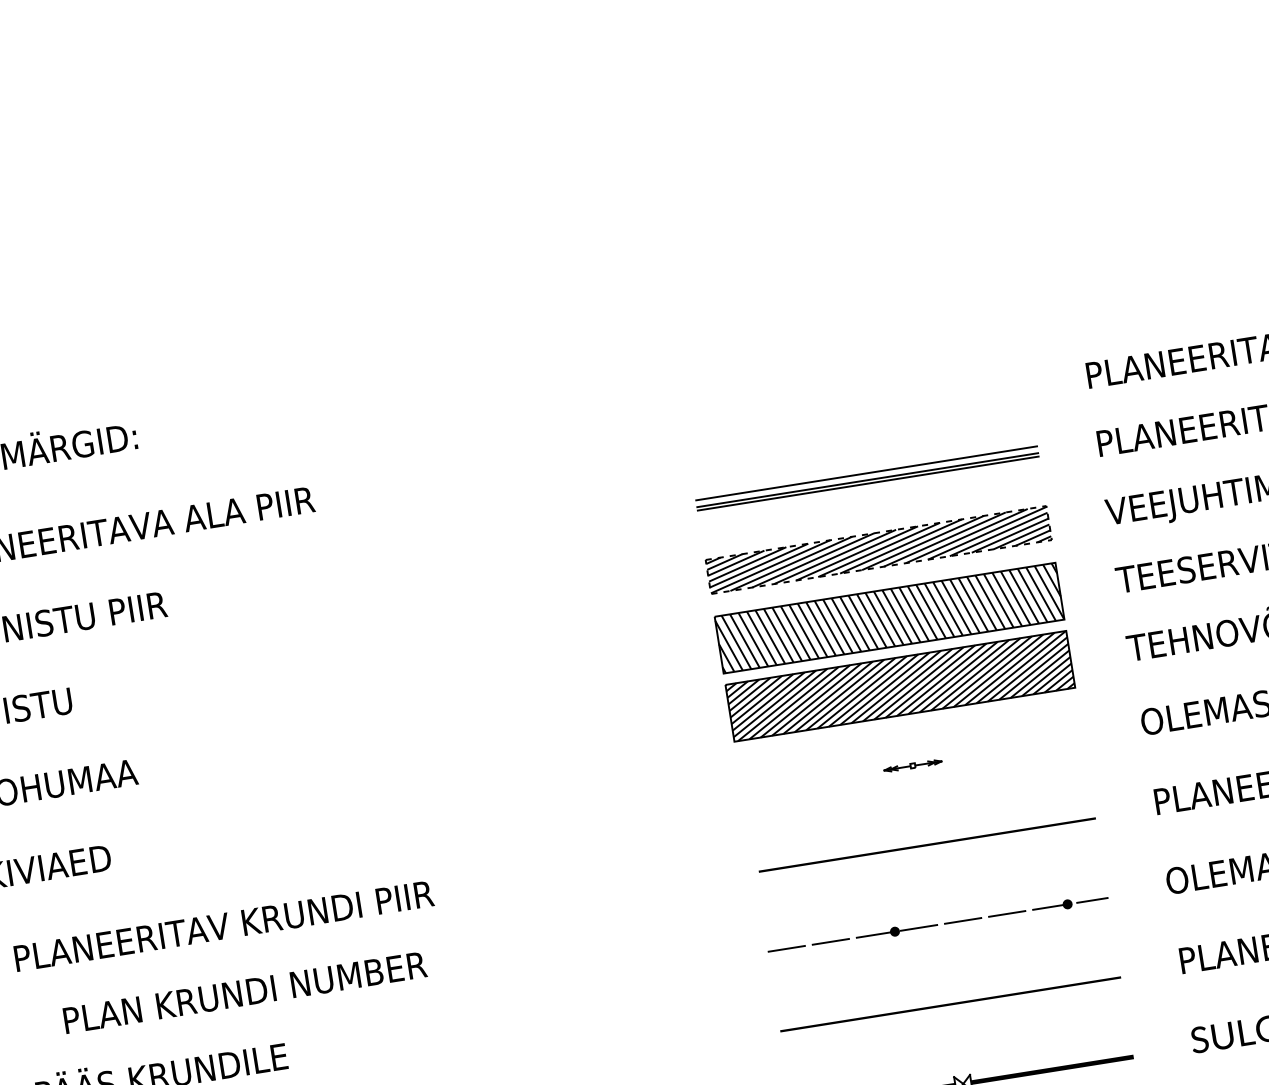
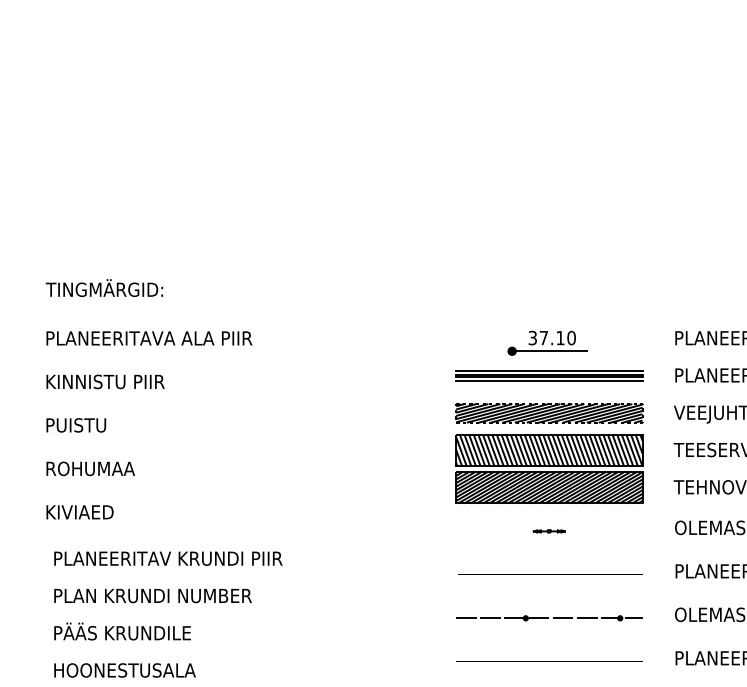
part: (854, 420) -> (547, 342), added
line: (869, 489) -> (549, 380), added
text: (244, 993) -> (152, 596), moved

